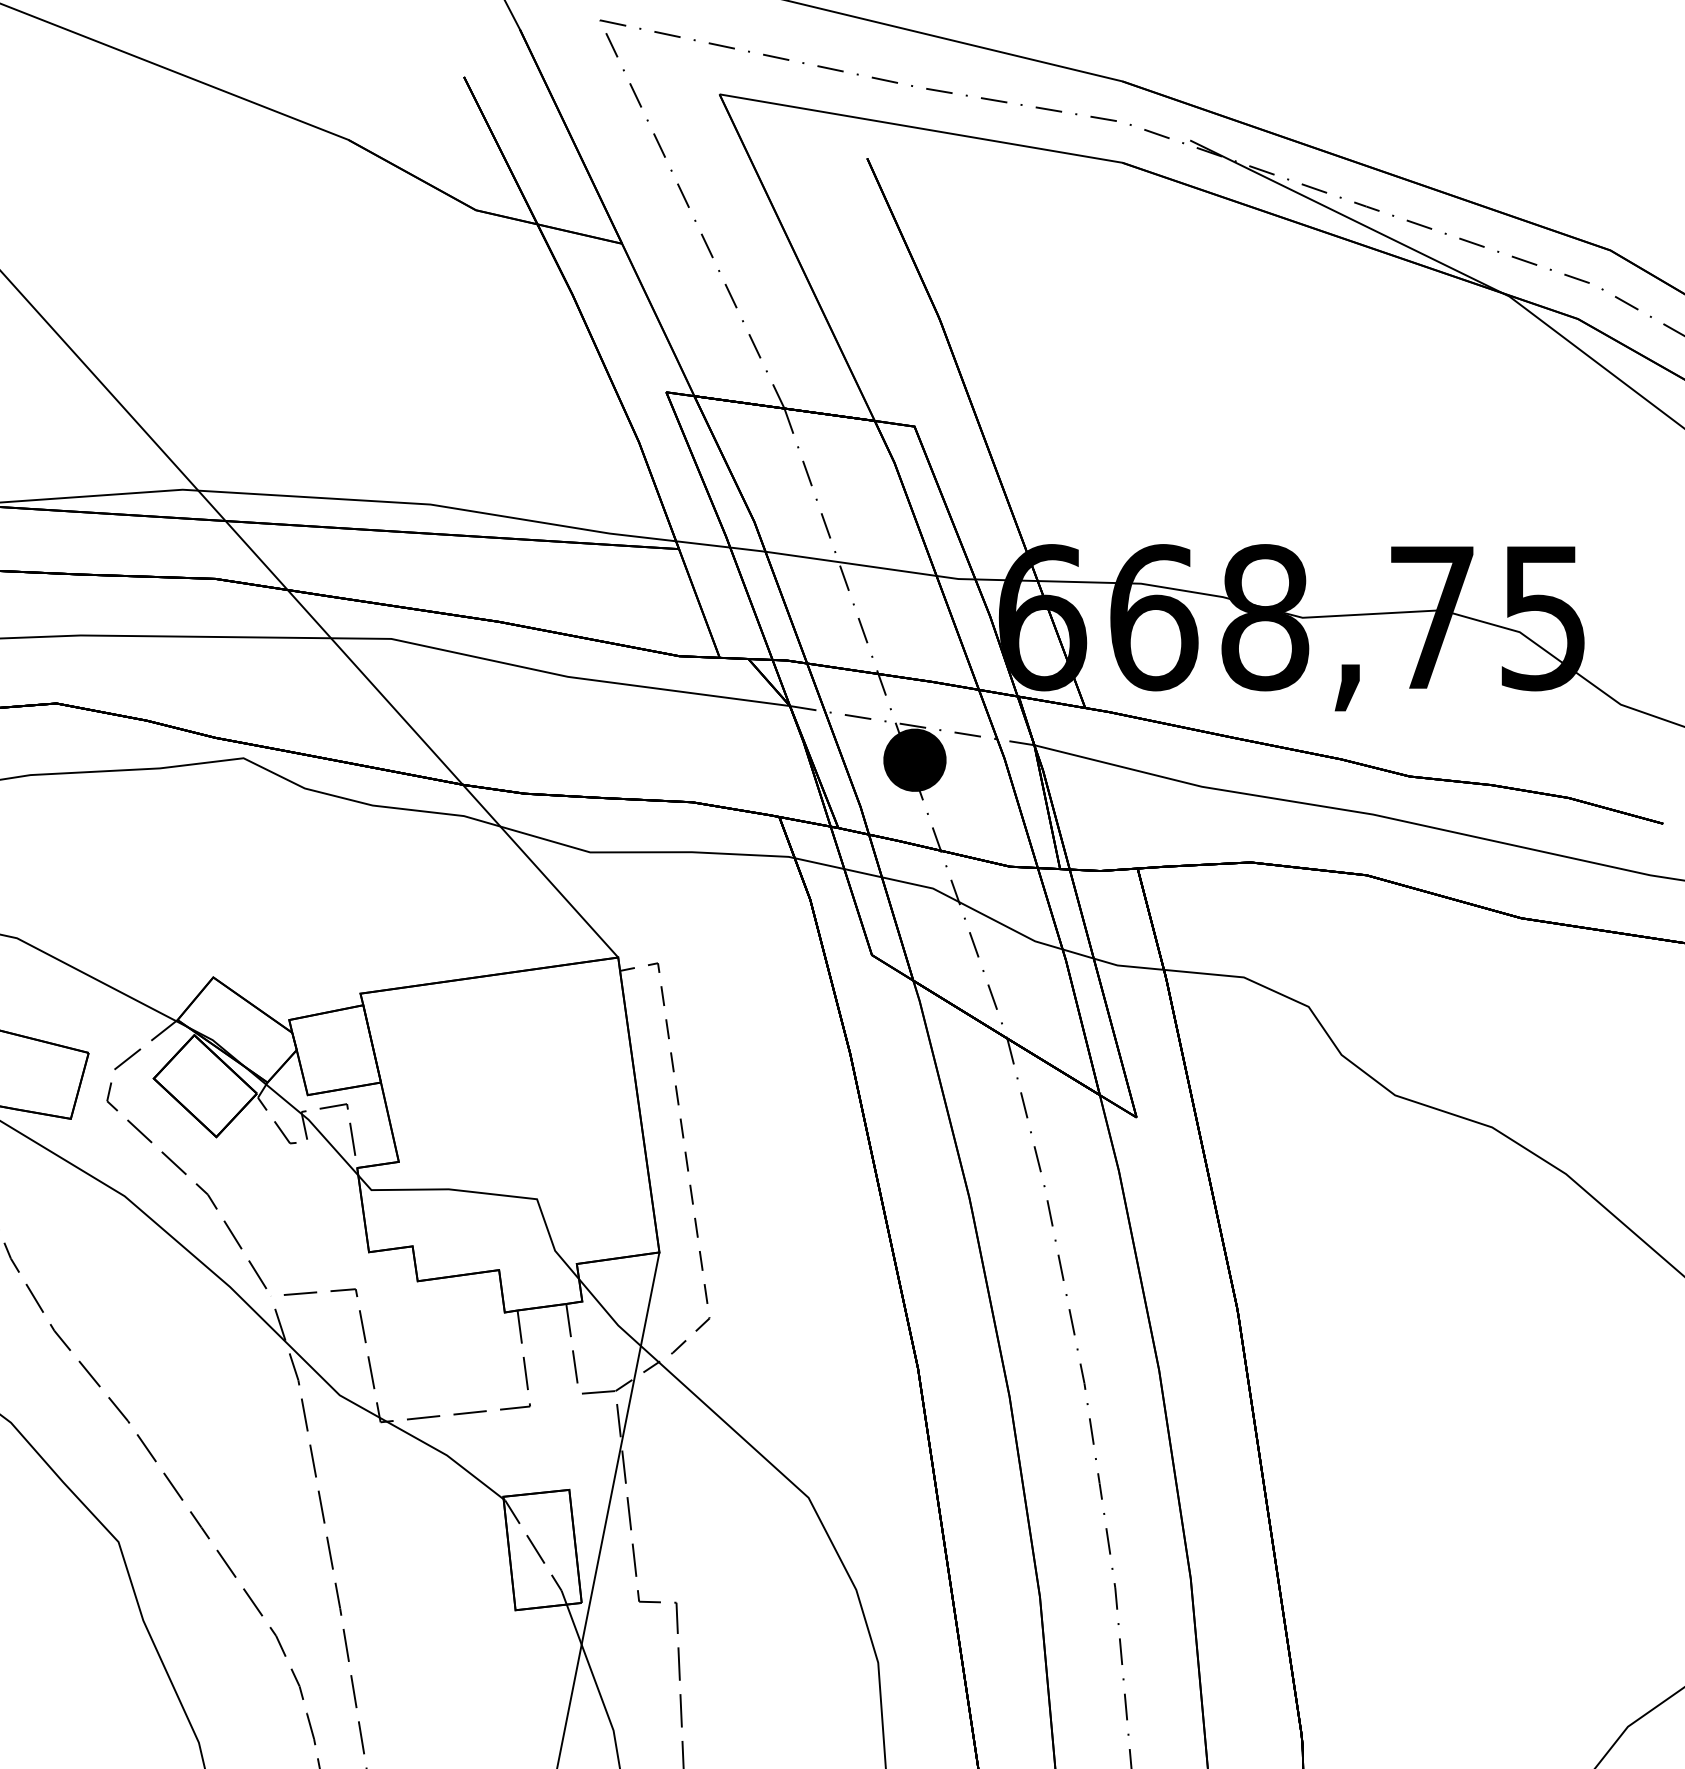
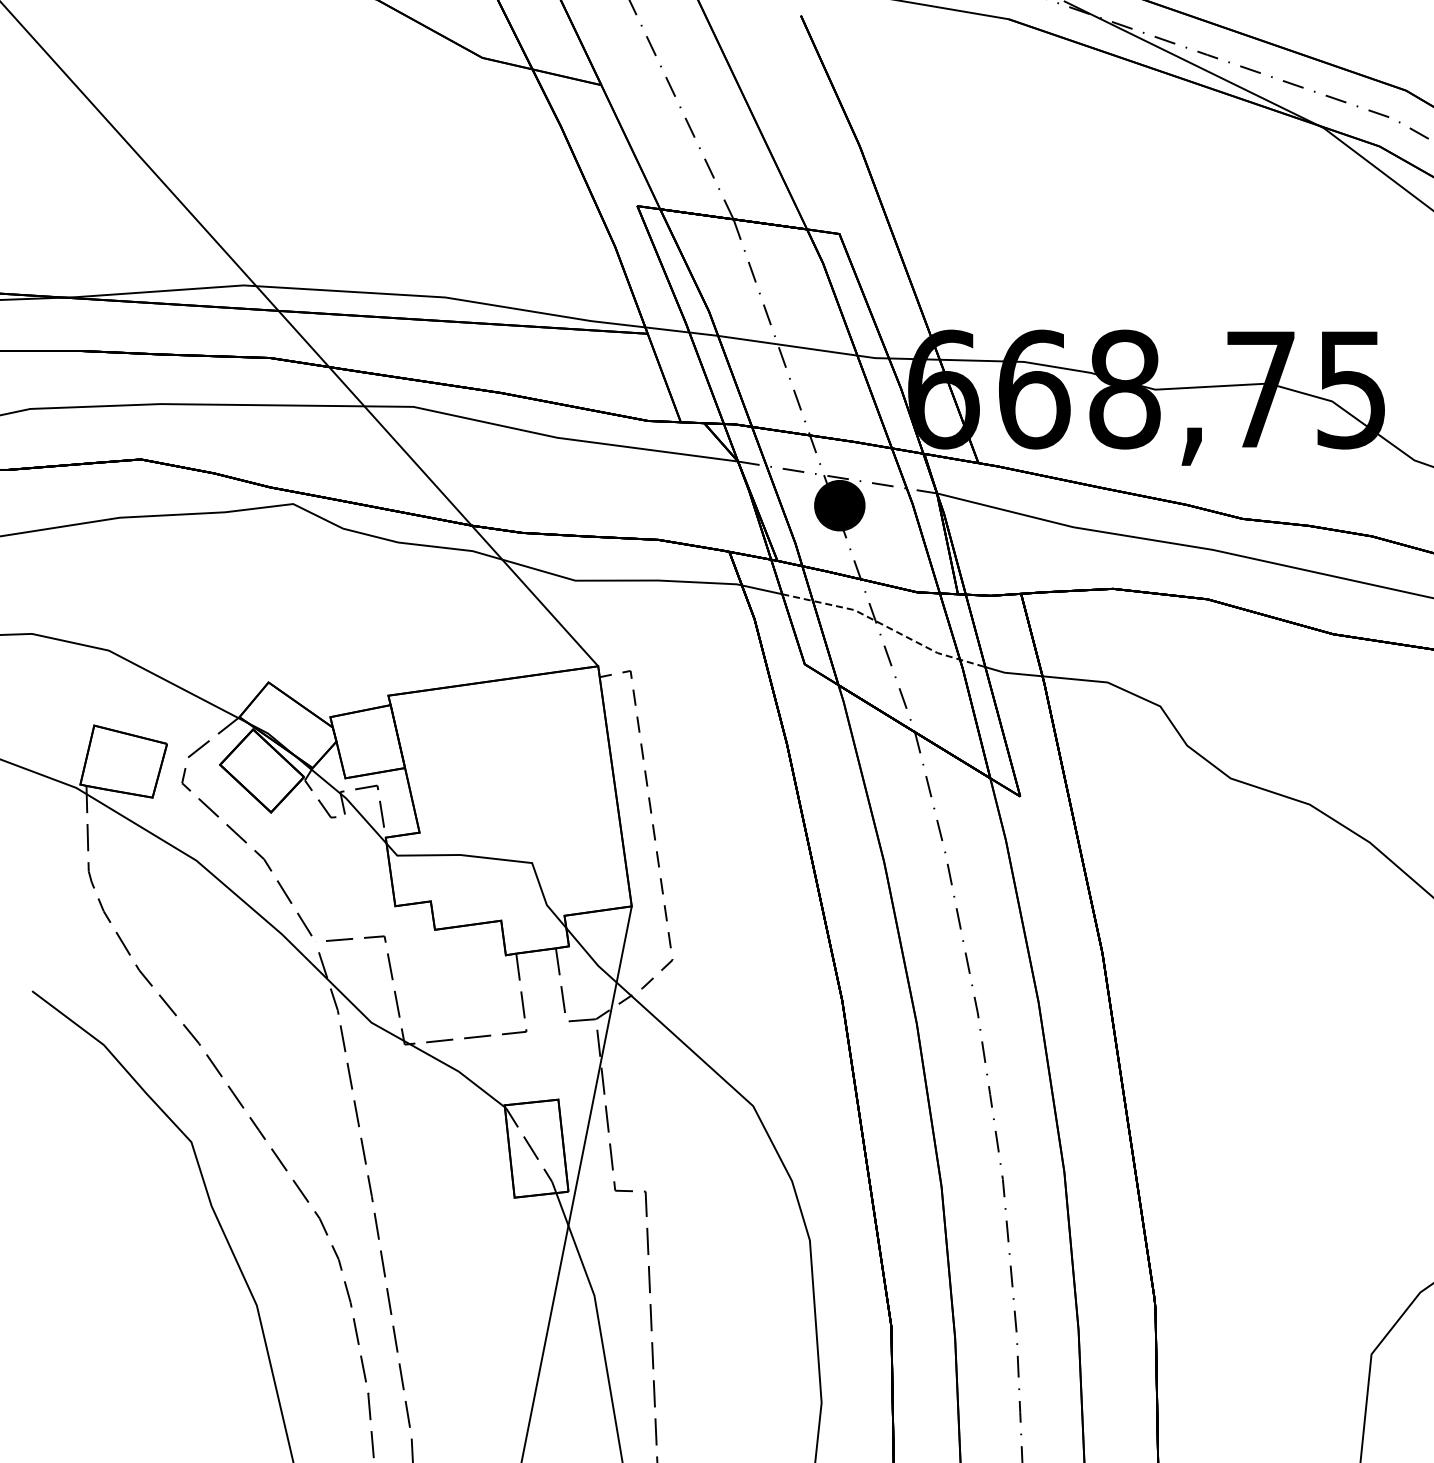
line: (971, 908) -> (885, 626), solid -> dashed

